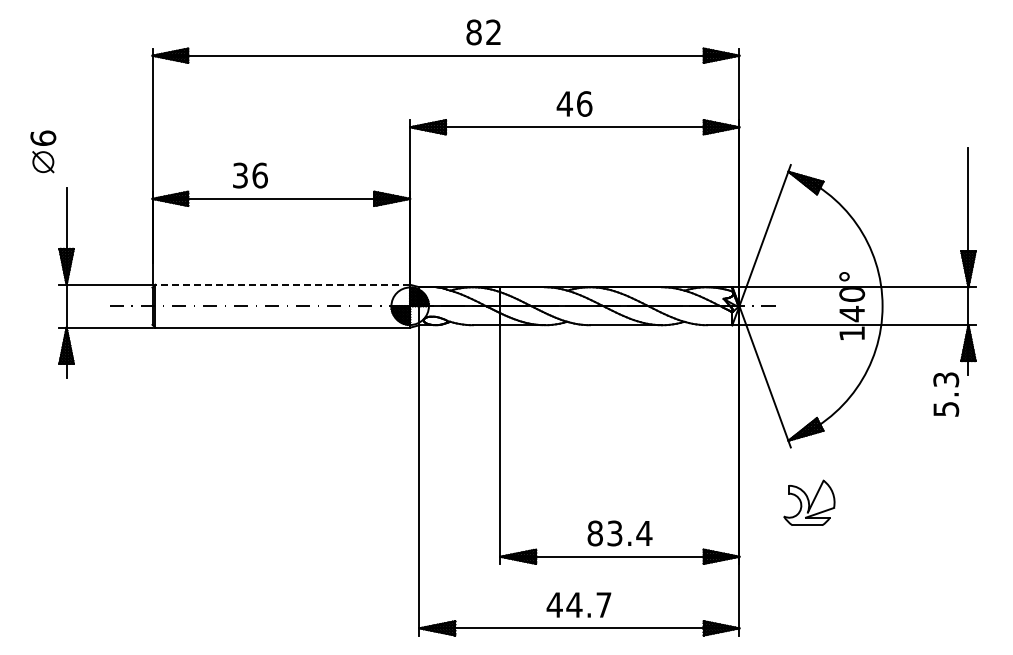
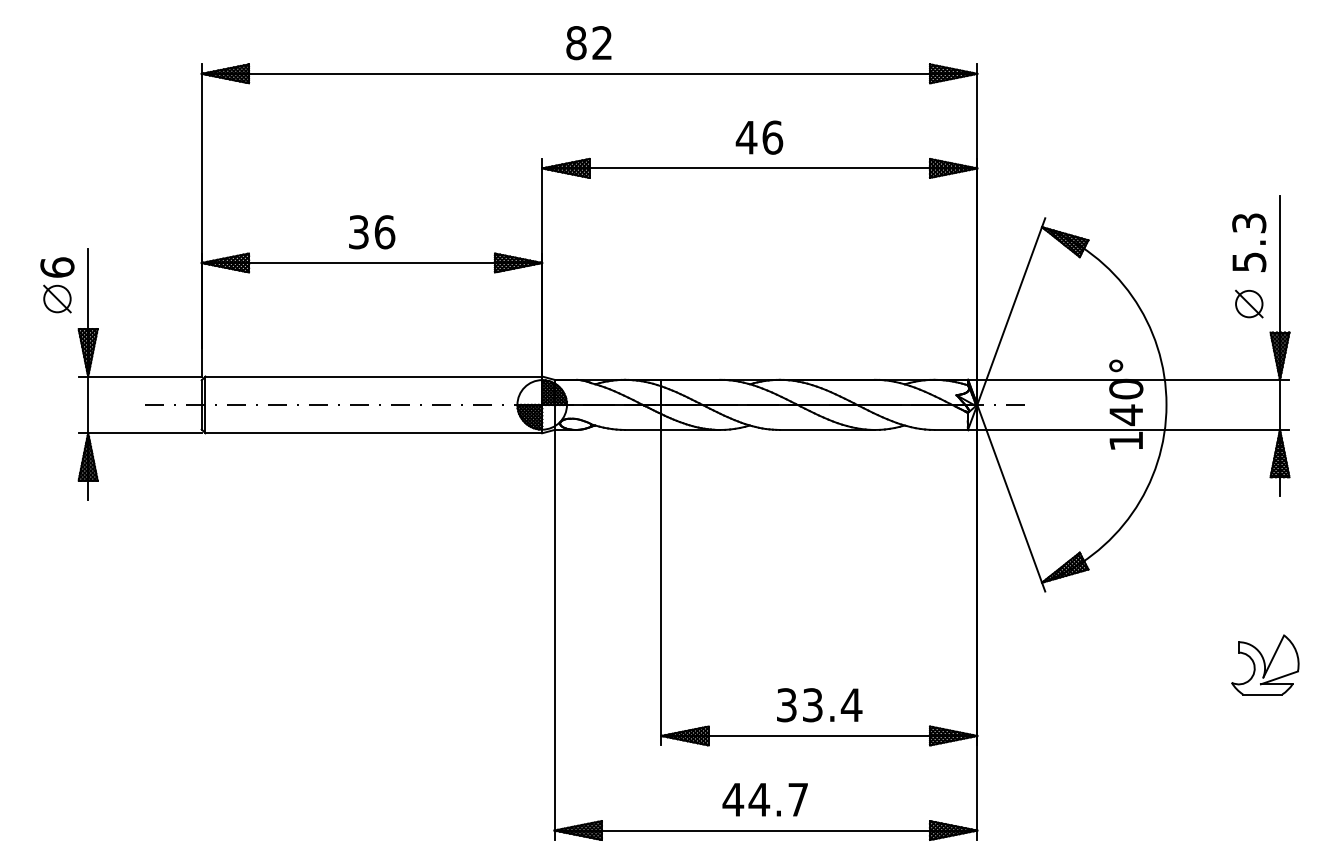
text: (483, 32) -> (588, 43), moved
part: (43, 151) -> (57, 284), moved
text: (250, 175) -> (372, 232), moved
part: (945, 229) -> (1249, 303), added
line: (282, 284) -> (373, 376), dashed -> solid
text: (946, 394) -> (1249, 242), moved
part: (809, 502) -> (1265, 664), moved
text: (594, 533) -> (785, 705), 83.4 -> 33.4

